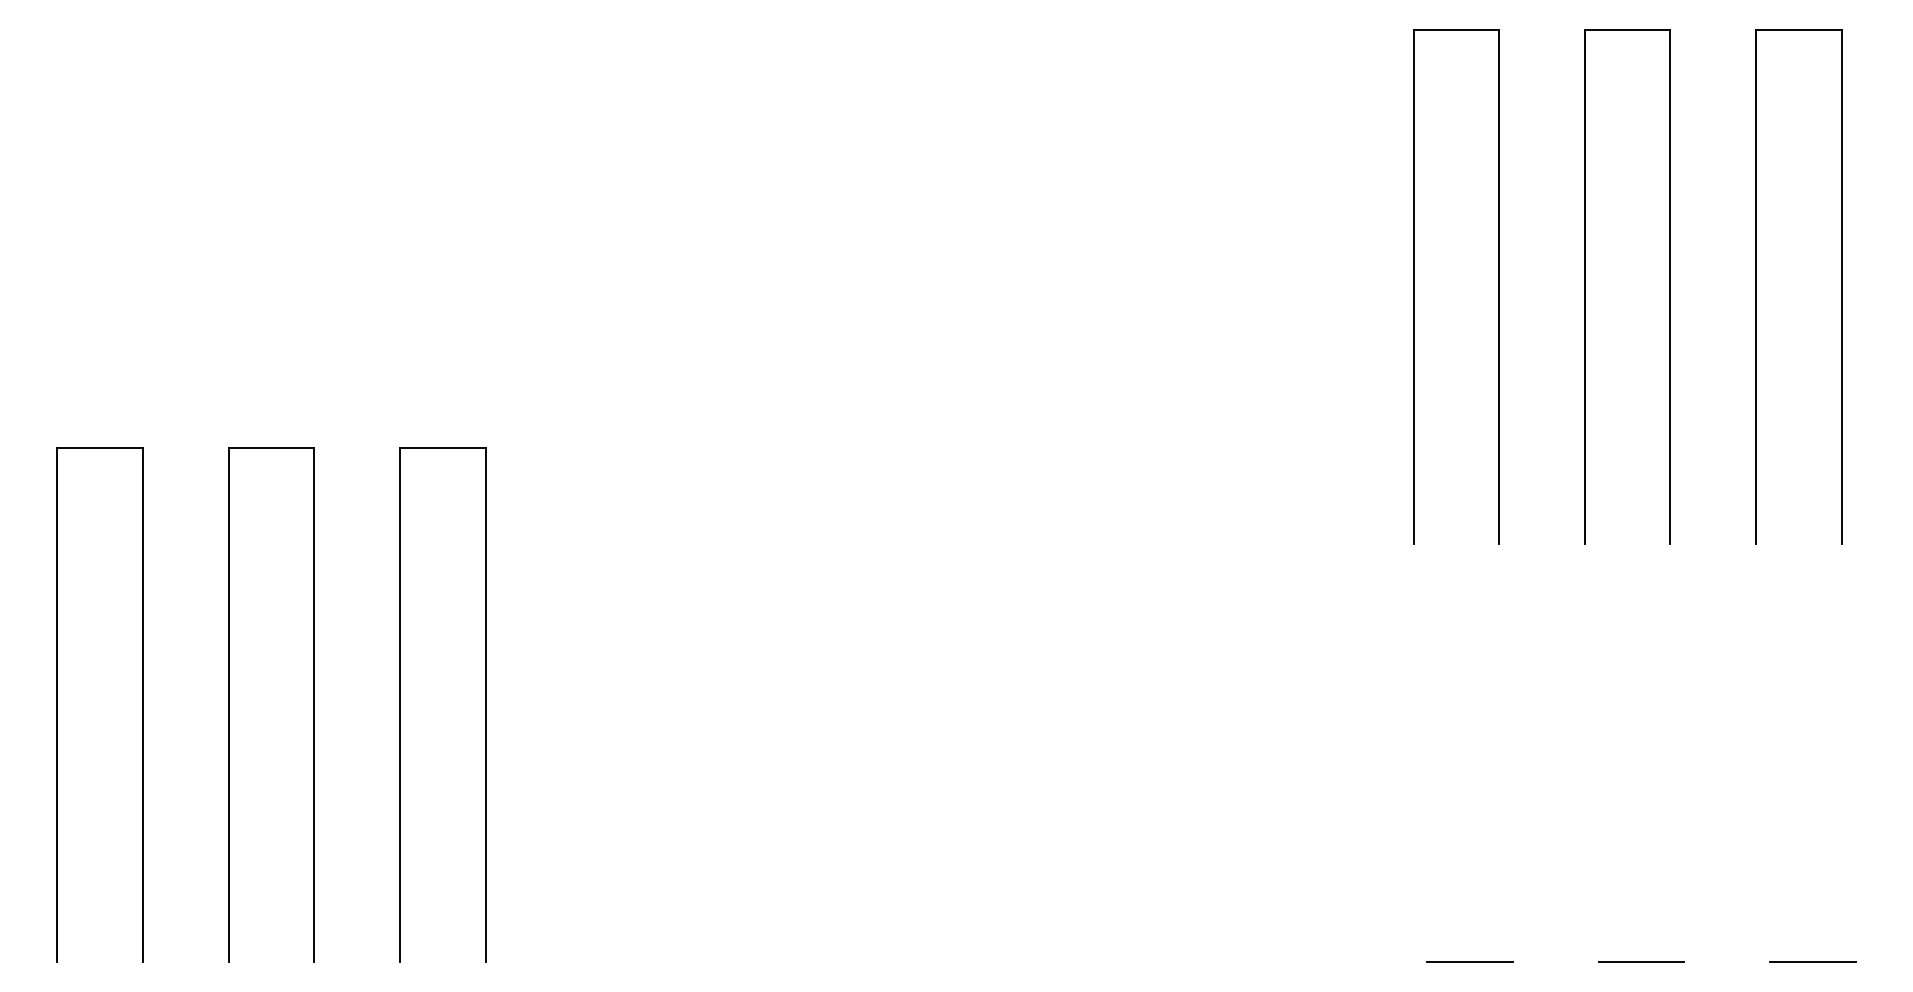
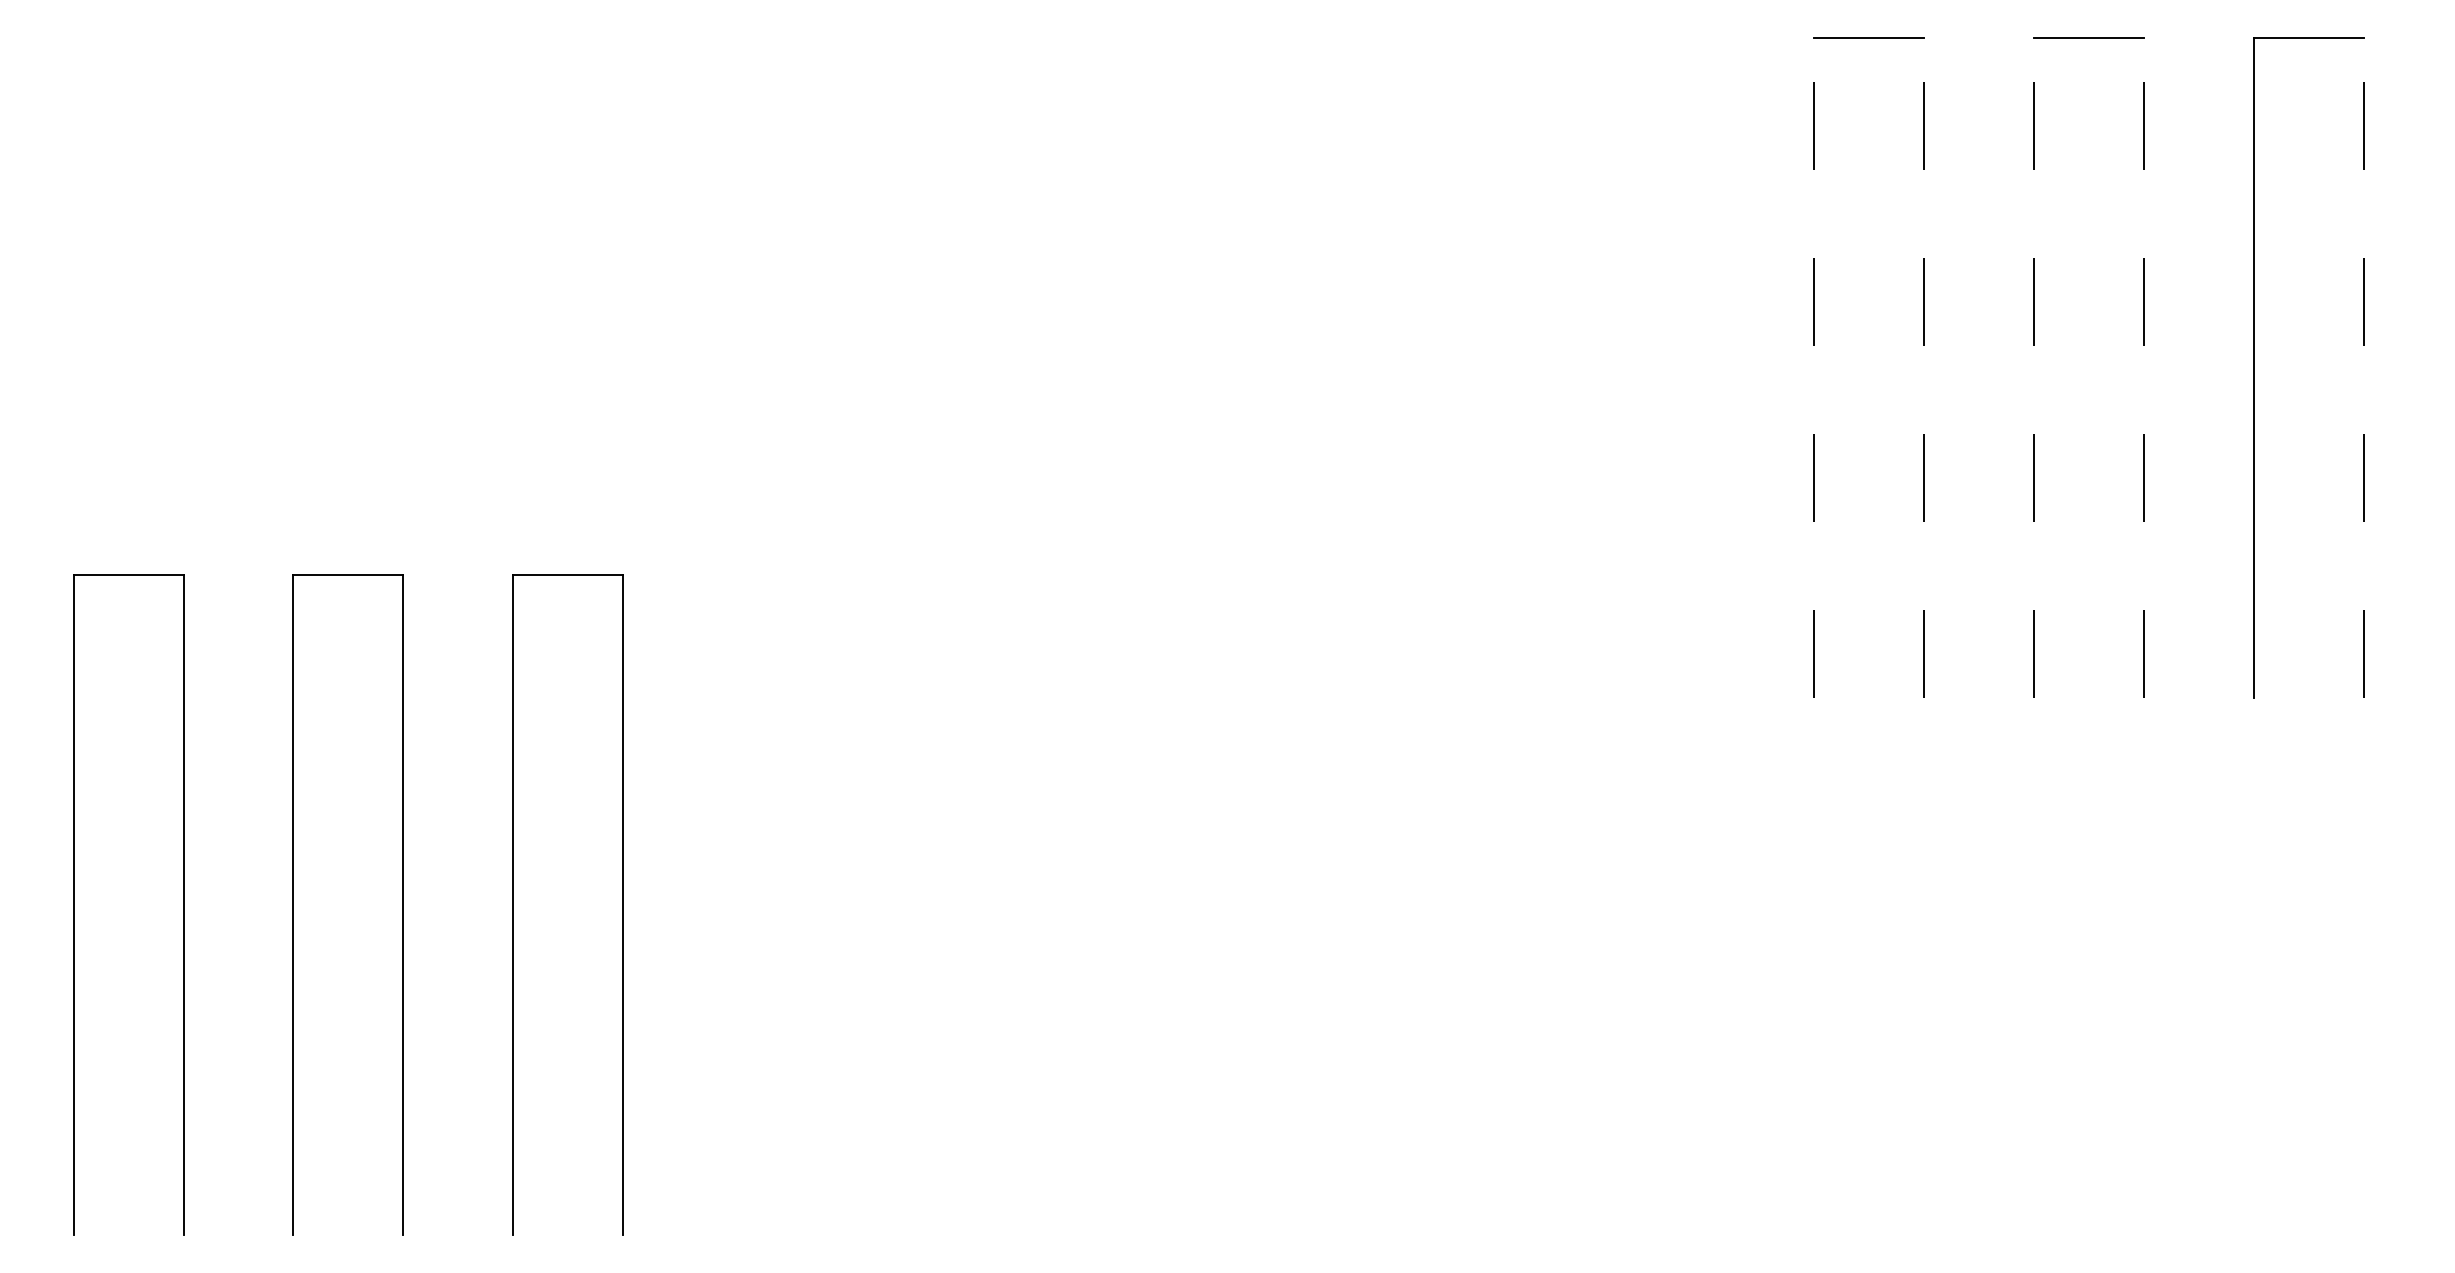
line: (1413, 286) -> (1814, 367), solid -> dashed
line: (1498, 286) -> (1923, 367), solid -> dashed
line: (1584, 286) -> (2033, 367), solid -> dashed
line: (1670, 286) -> (2143, 367), solid -> dashed
line: (1841, 286) -> (2363, 367), solid -> dashed
line: (1469, 961) -> (1886, 1234), removed
line: (1641, 961) -> (2106, 1234), removed
line: (1812, 961) -> (2326, 1234), removed

